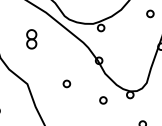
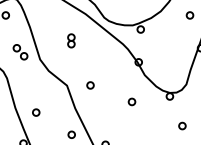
part: (31, 38) -> (71, 40), size x0.71
part: (66, 83) -> (90, 85), moved
part: (102, 99) -> (131, 101), moved

